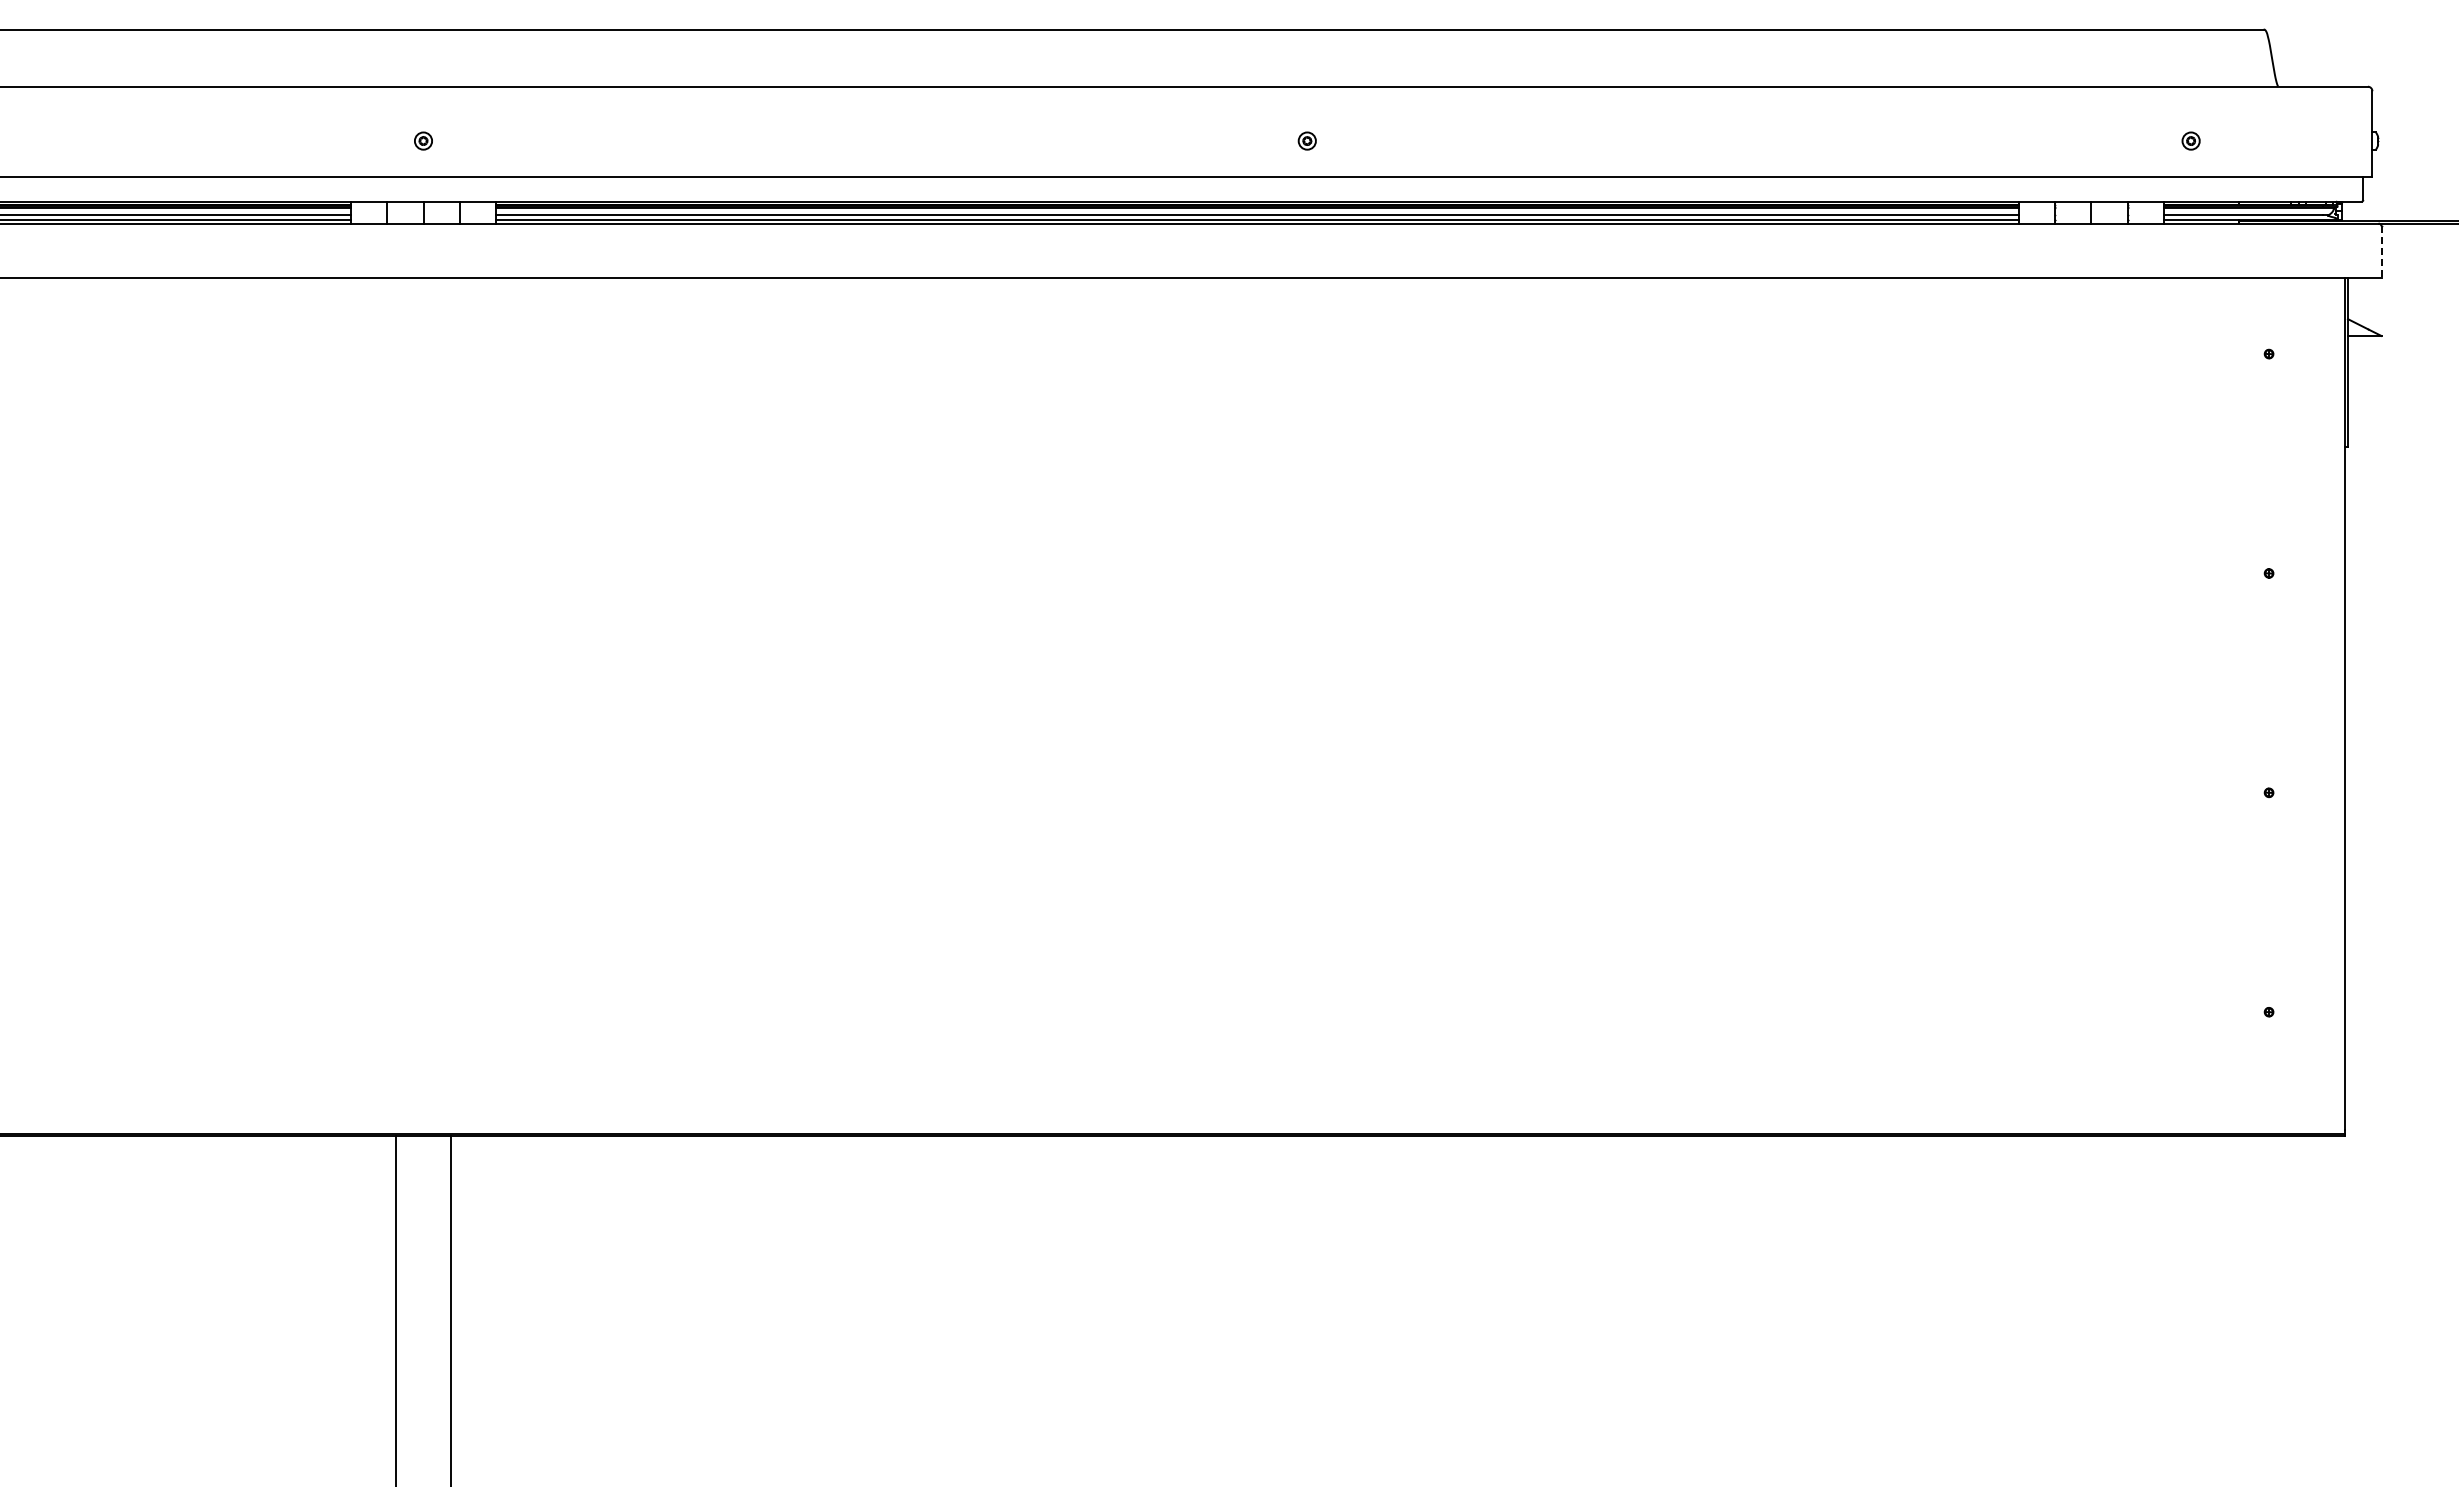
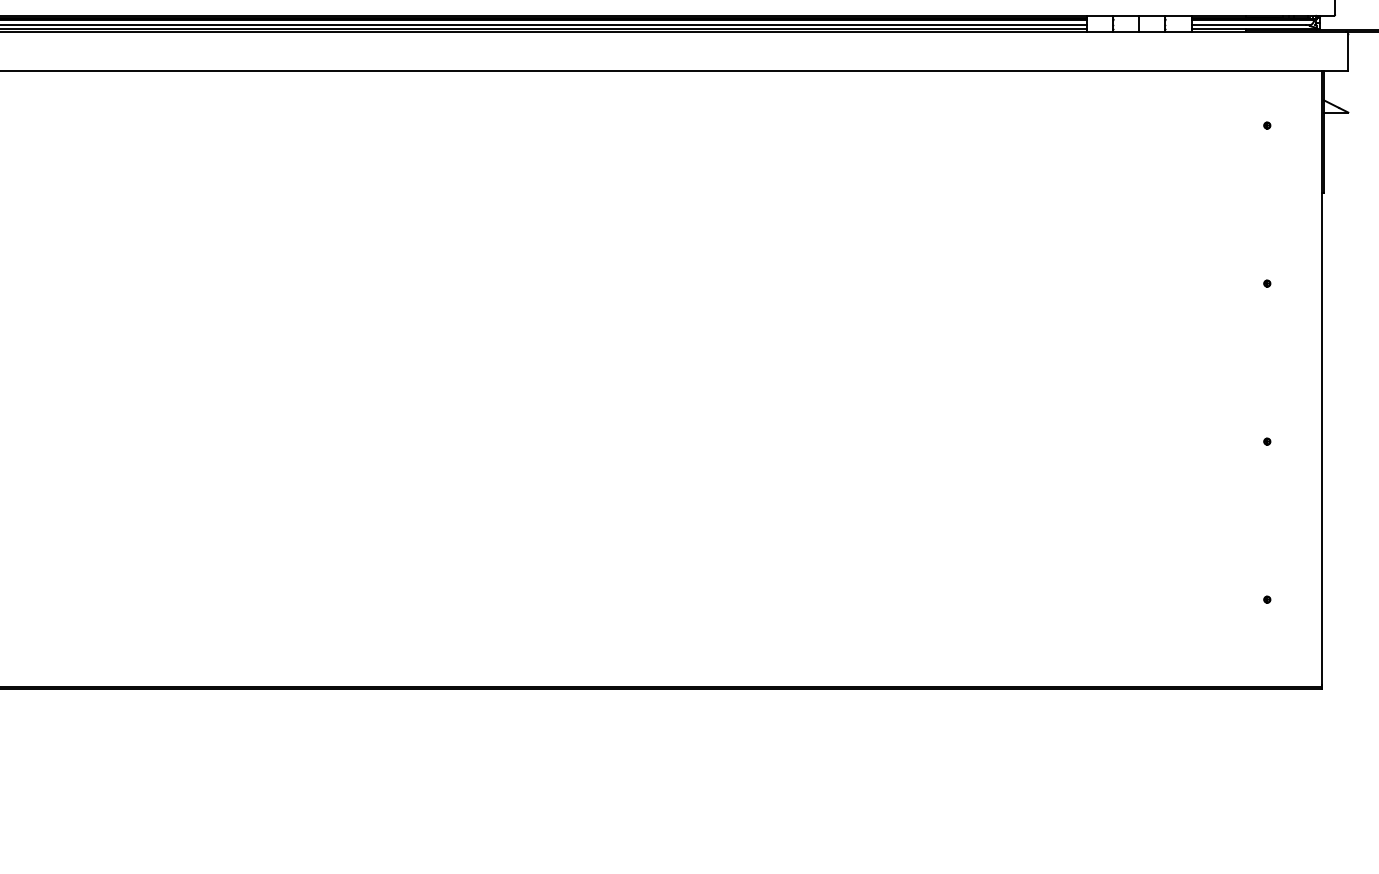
line: (2381, 252) -> (1348, 52), dashed -> solid

